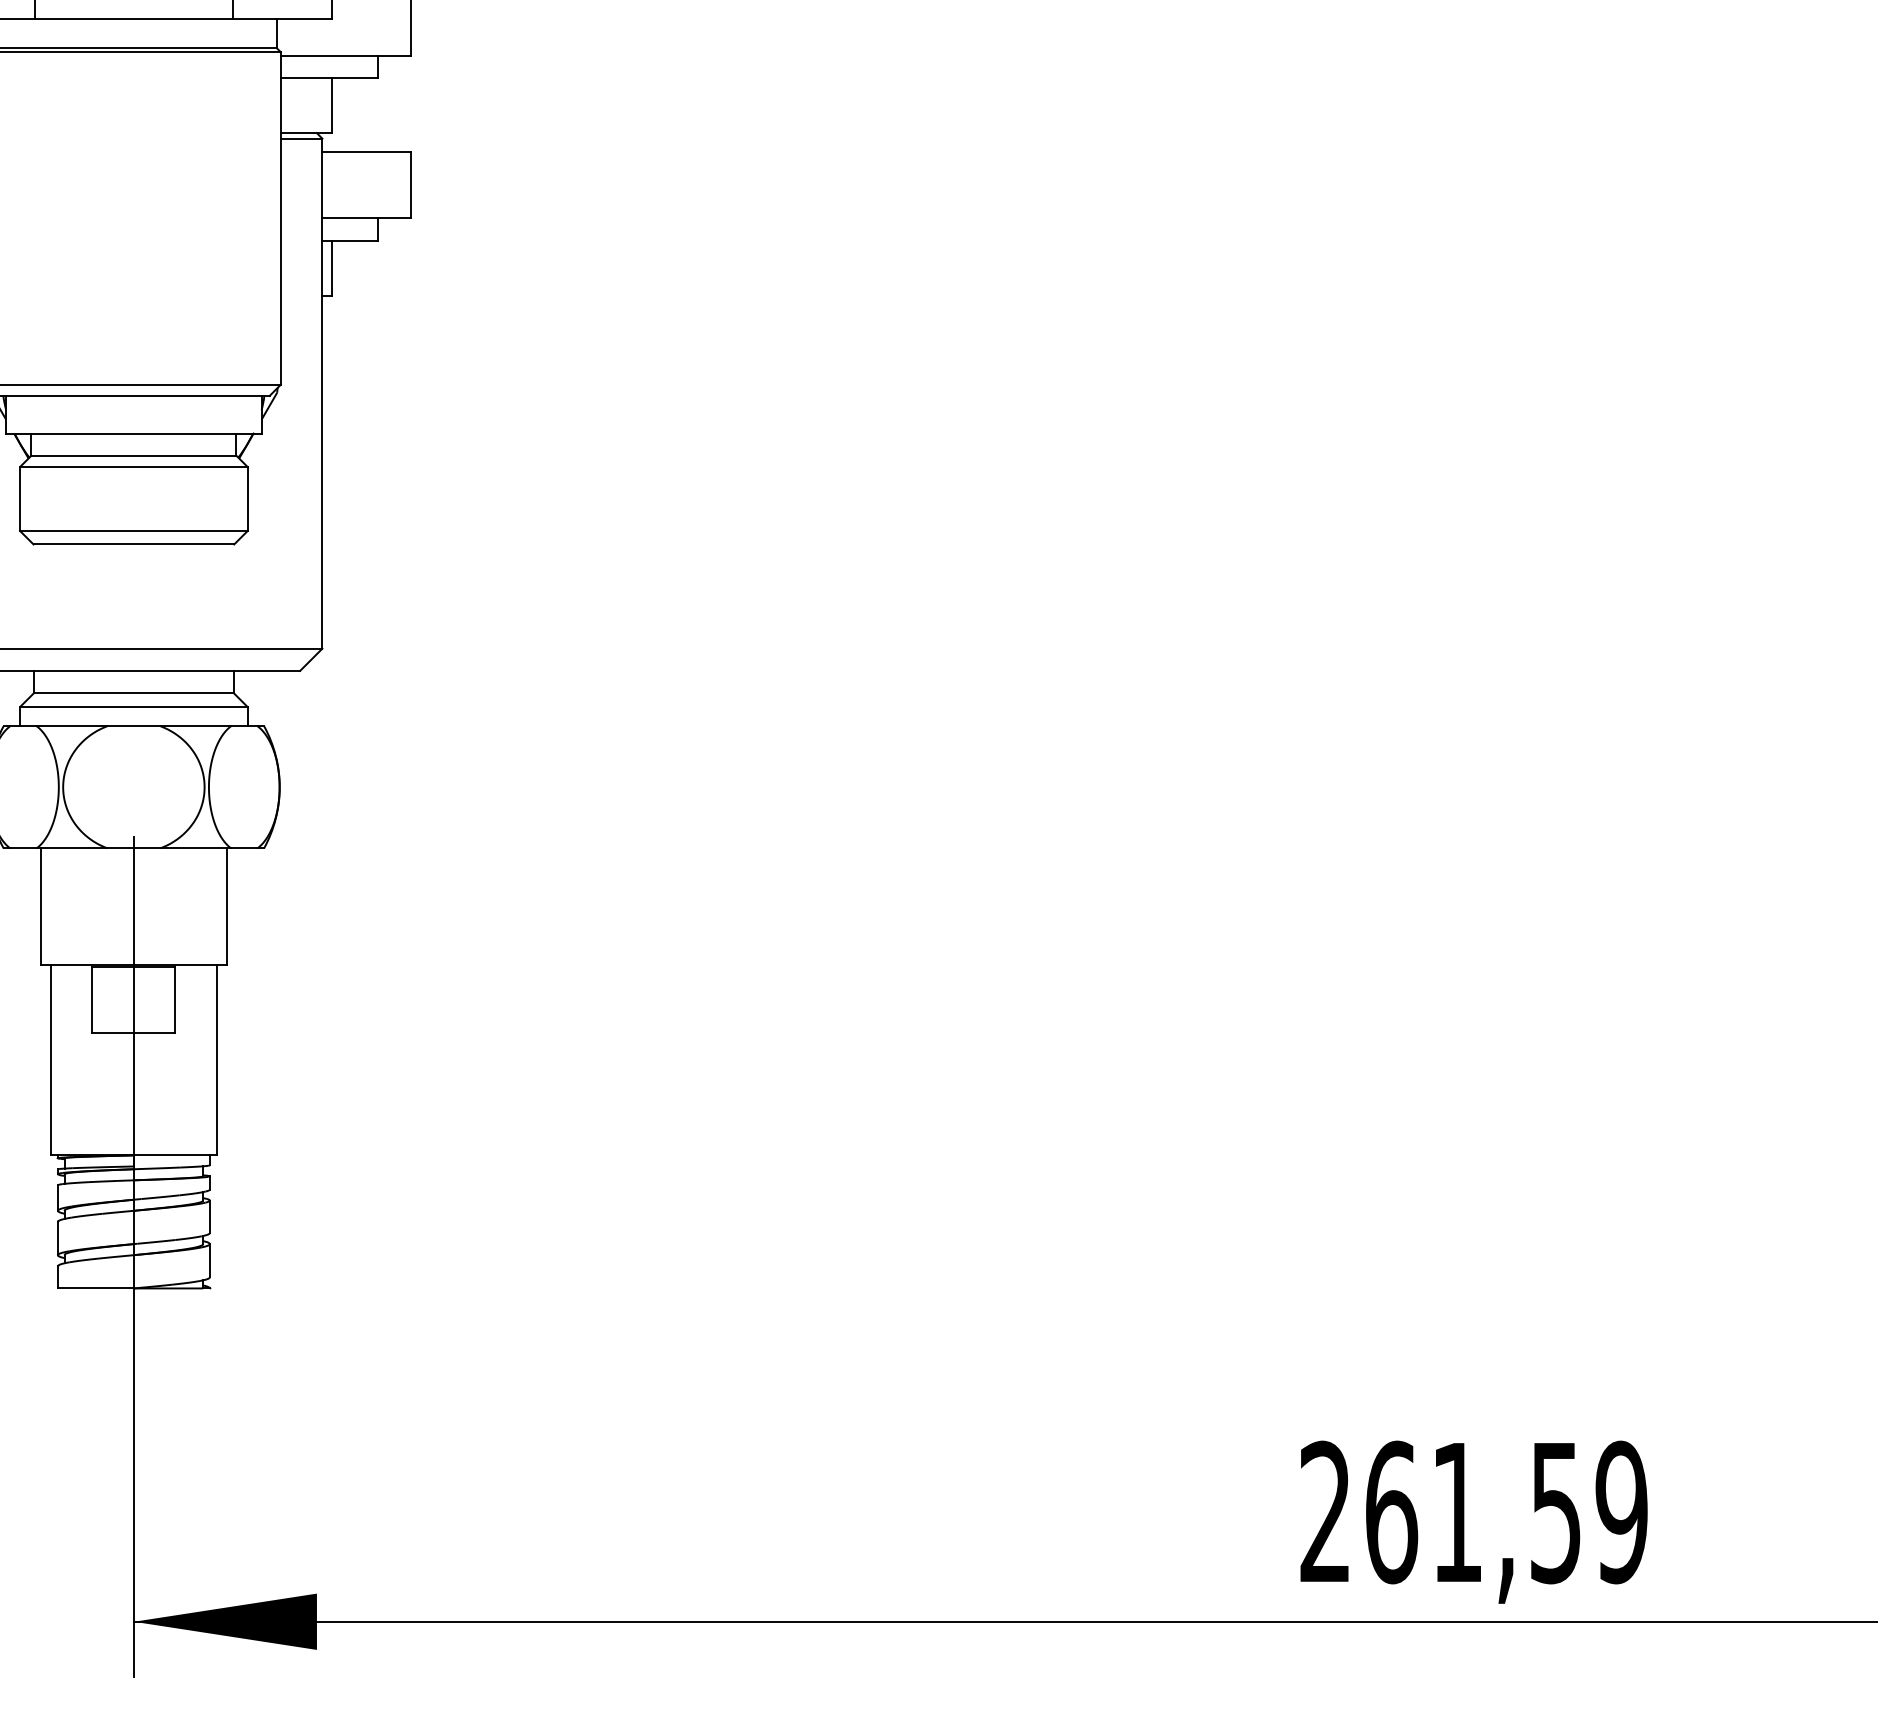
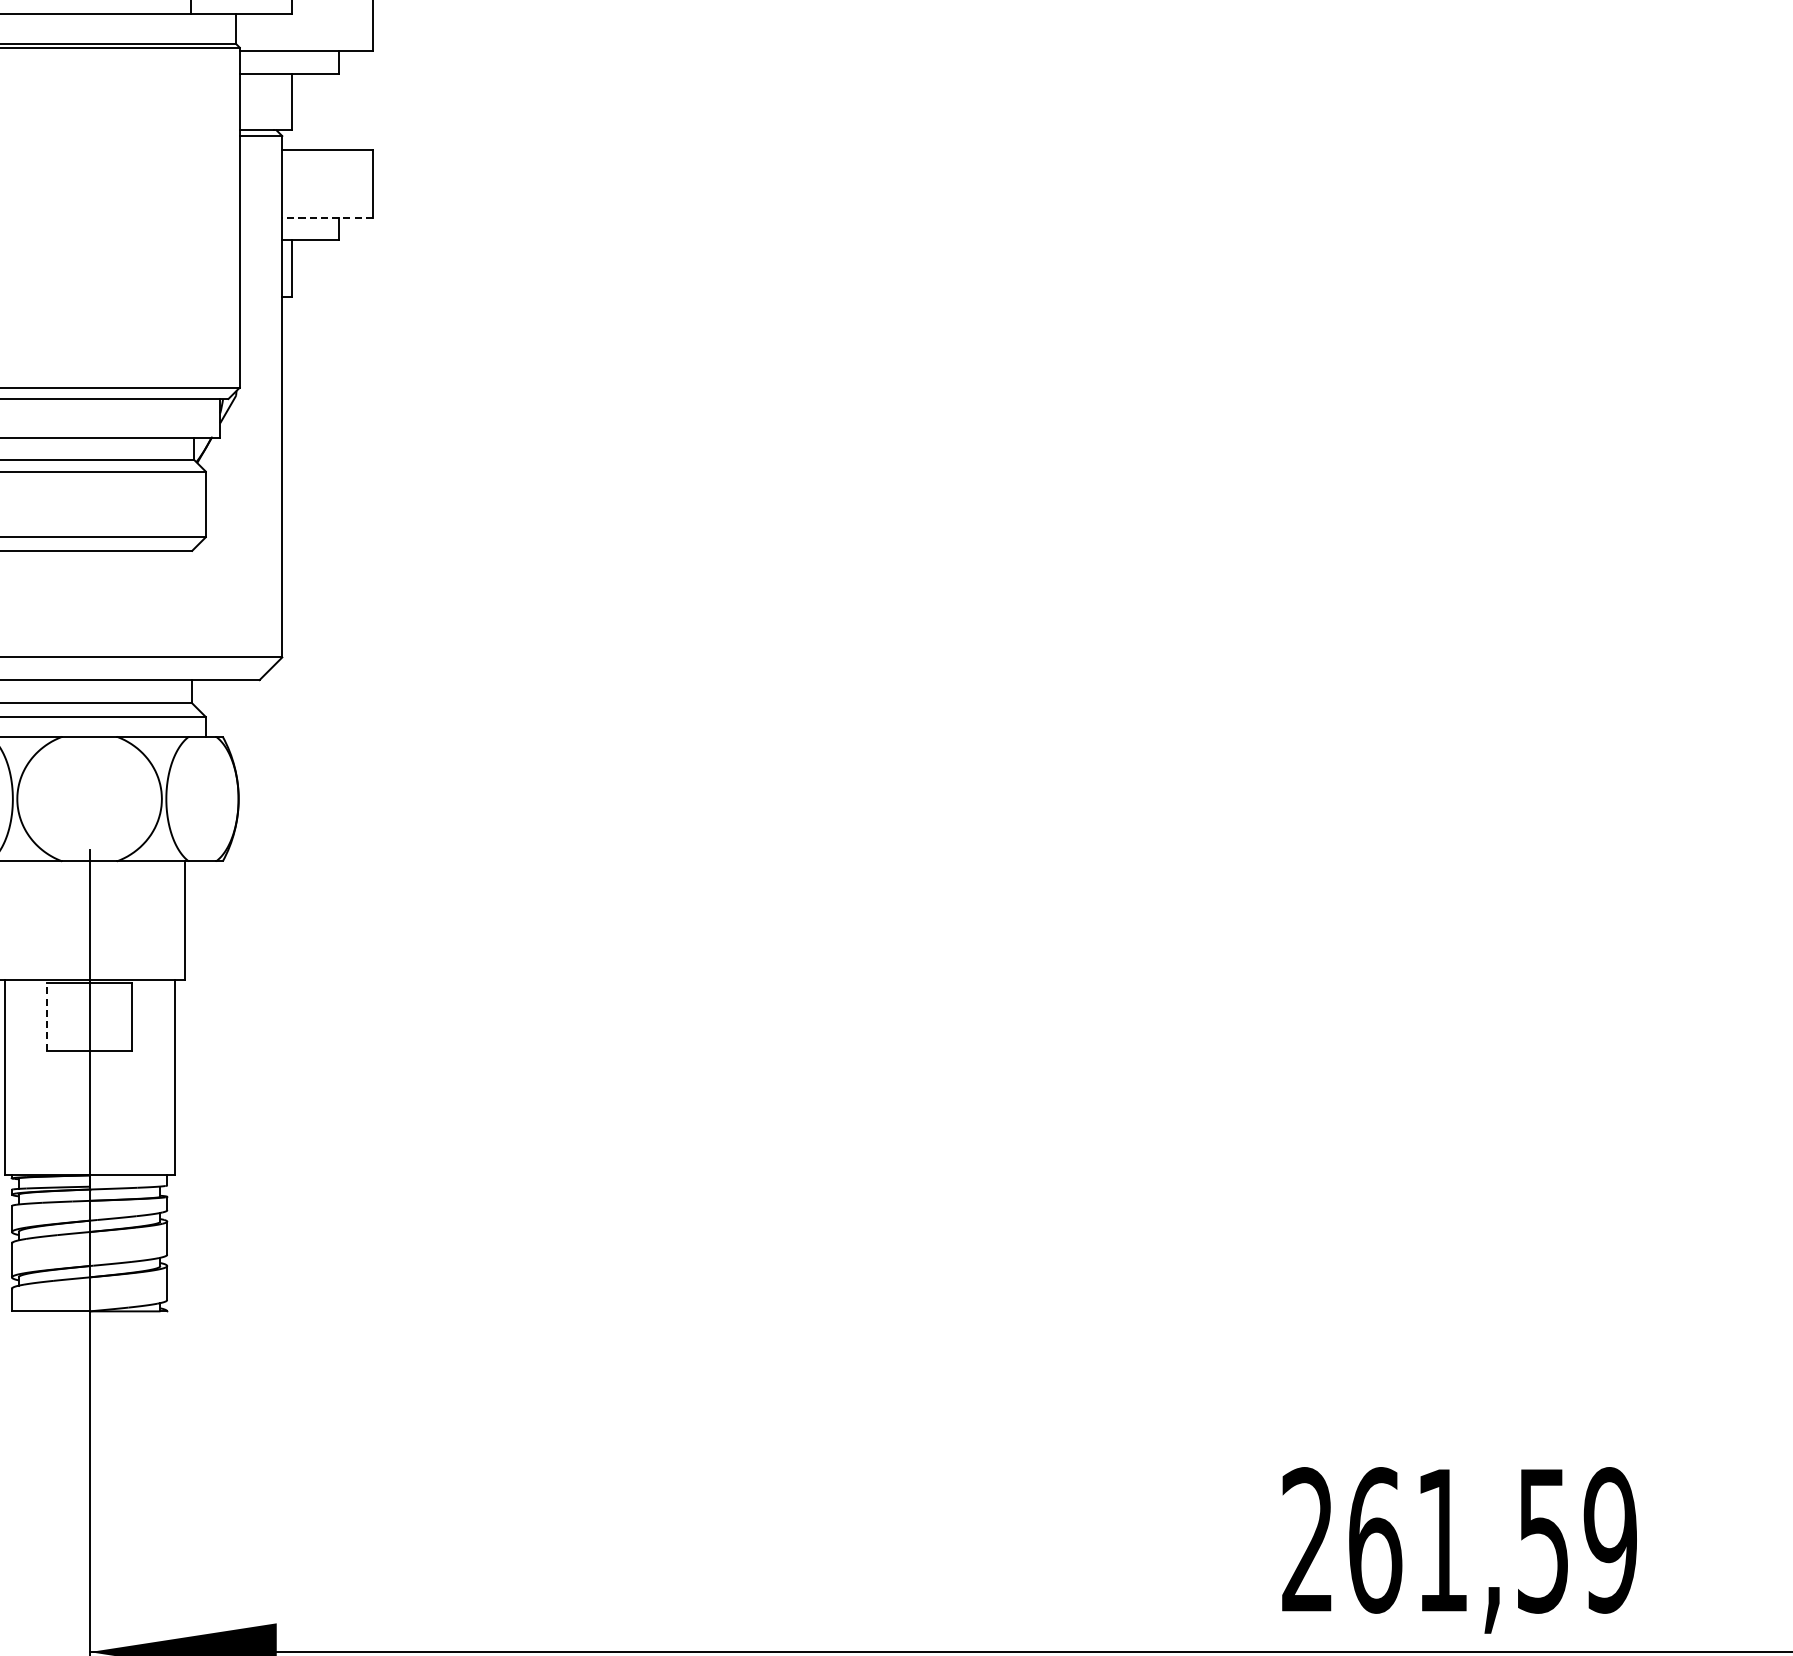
line: (366, 218) -> (327, 217), solid -> dashed
line: (92, 999) -> (47, 1016), solid -> dashed

